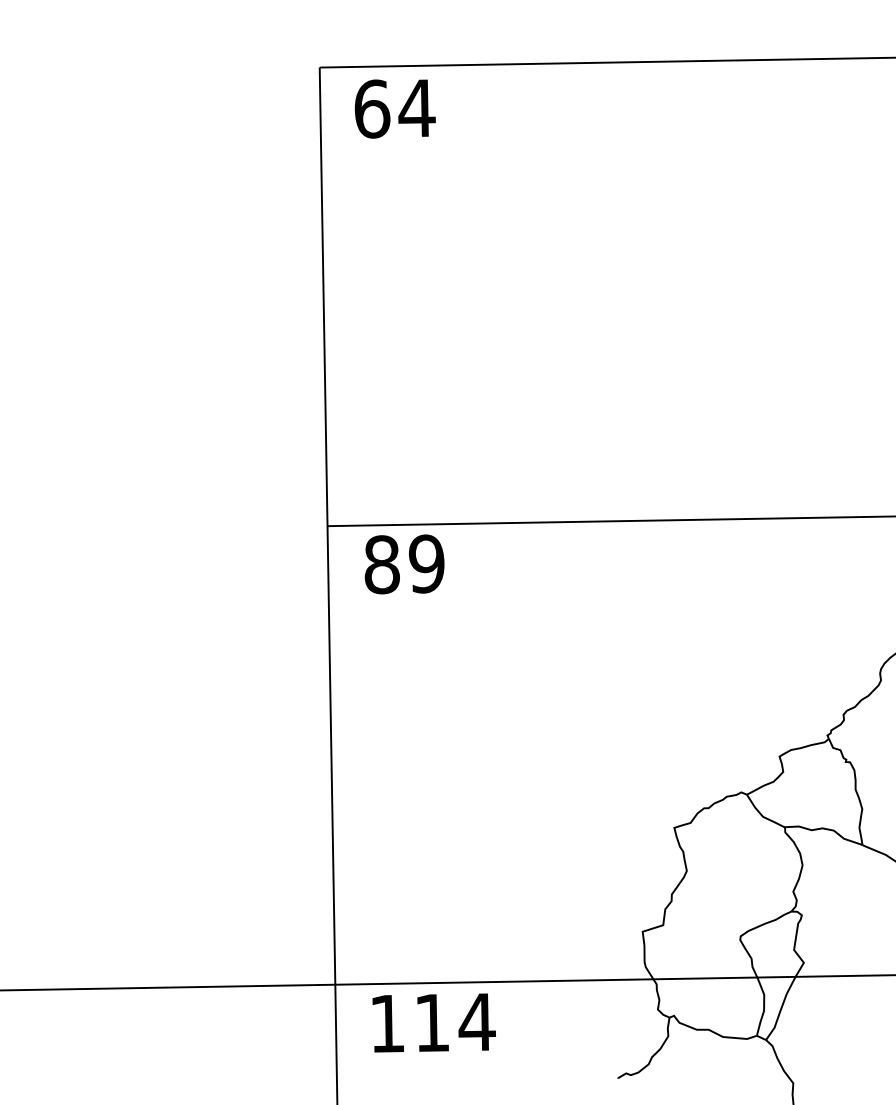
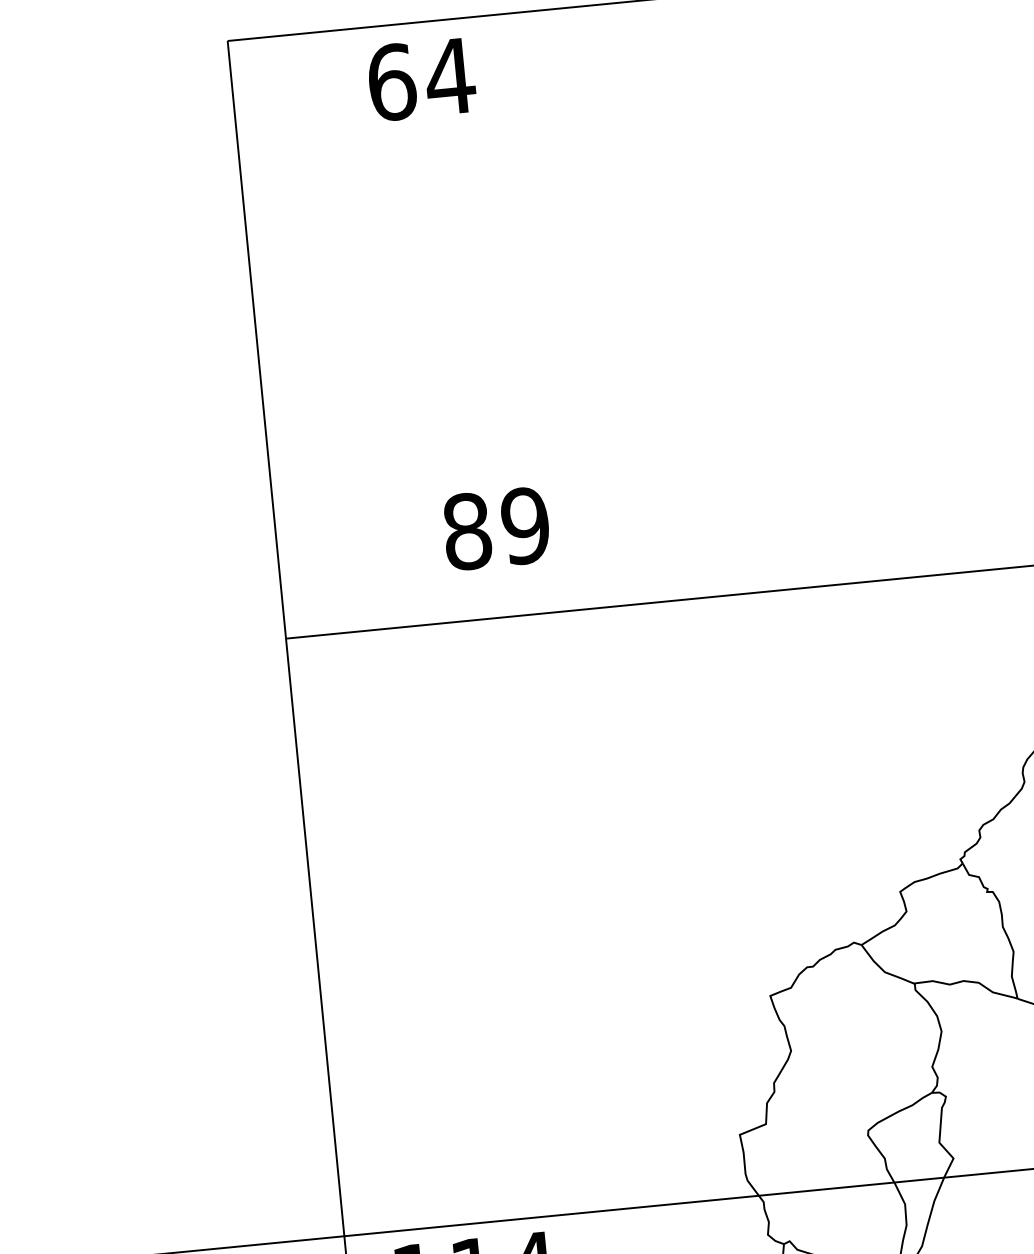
text: (394, 108) -> (420, 79), moved
text: (404, 564) -> (496, 528), moved

